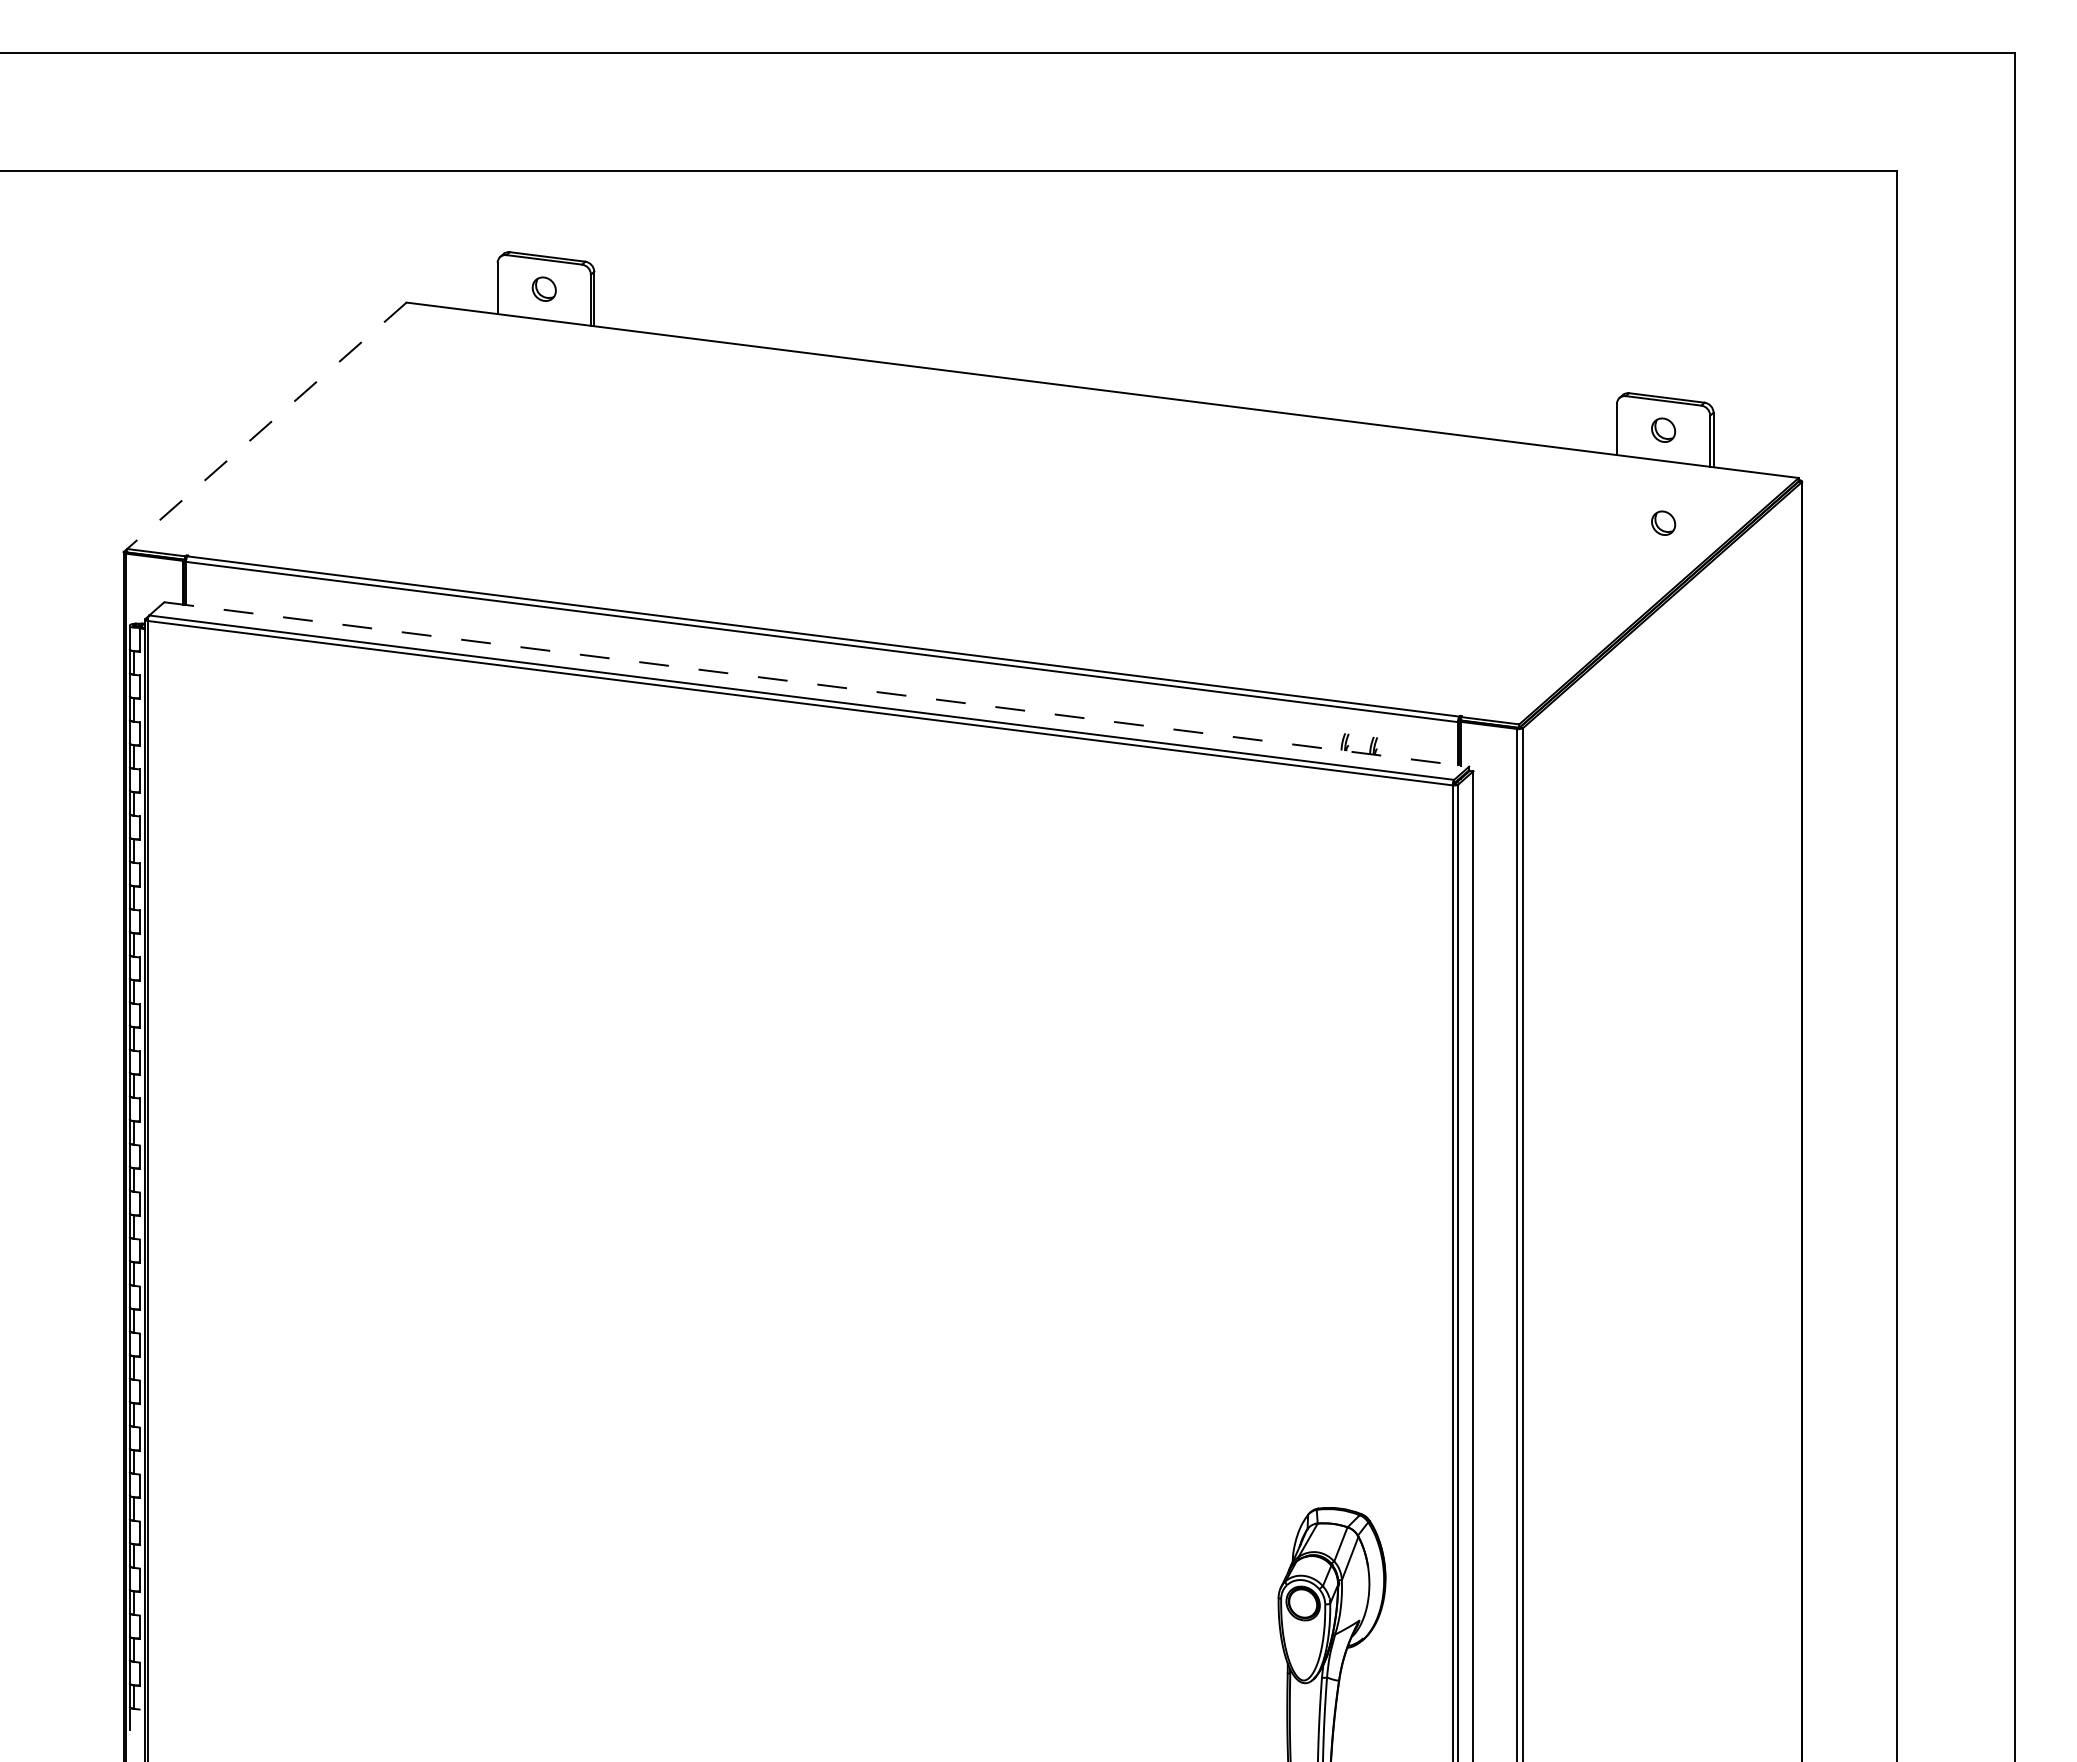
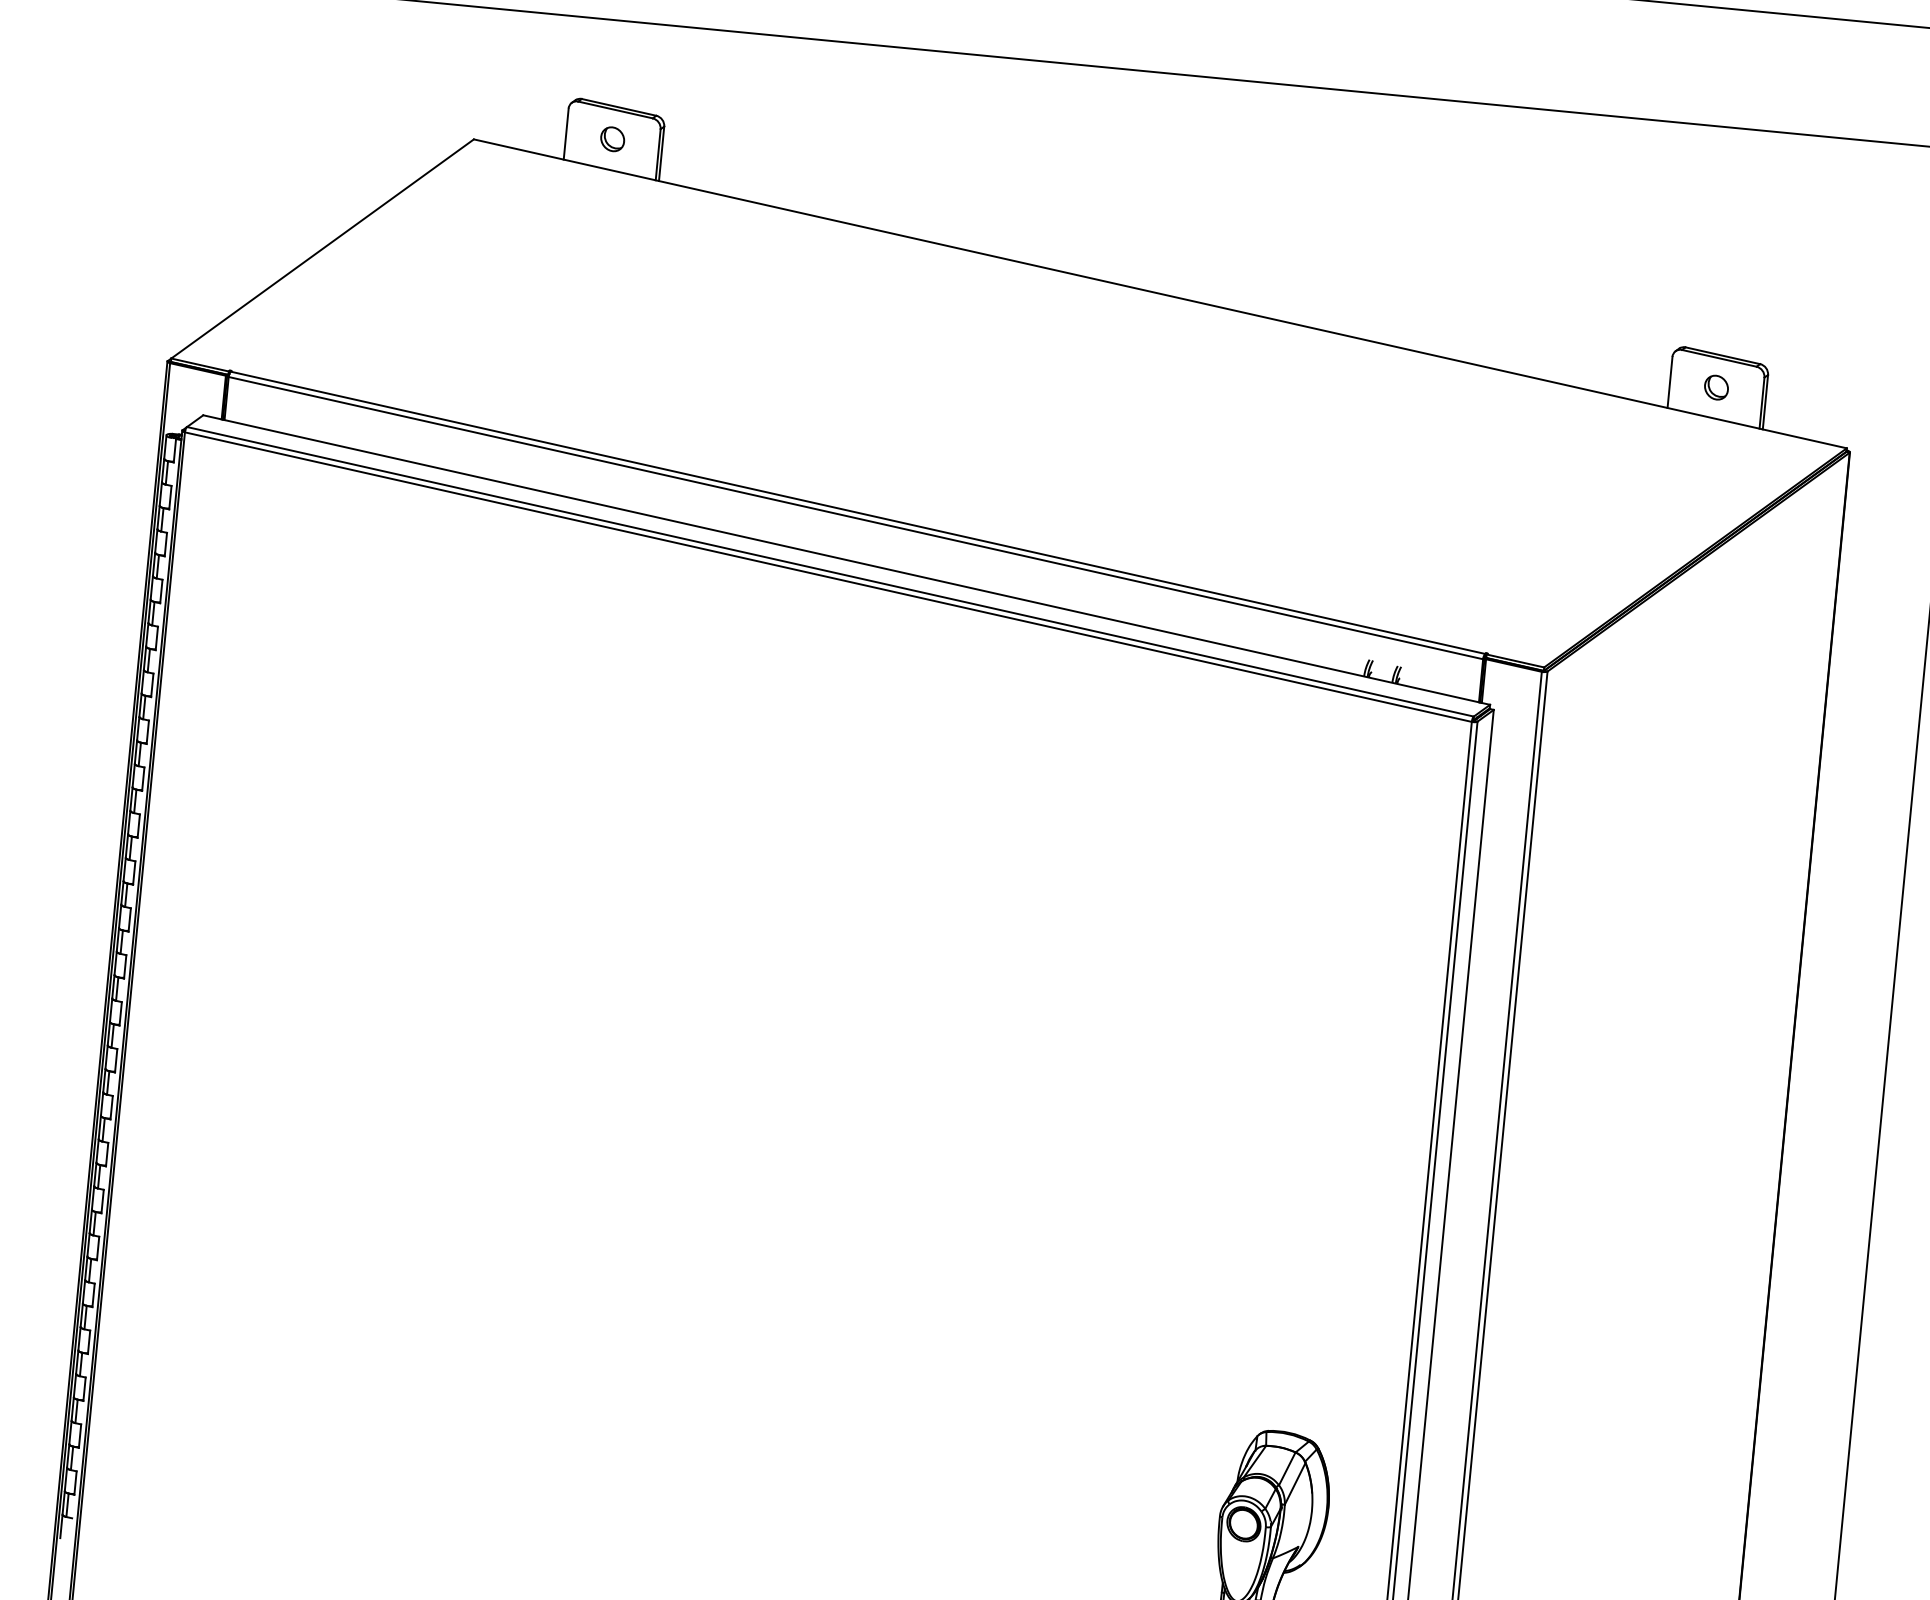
line: (266, 426) -> (322, 249), dashed -> solid
part: (1663, 522) -> (1707, 479), removed
line: (816, 684) -> (846, 560), dashed -> solid

